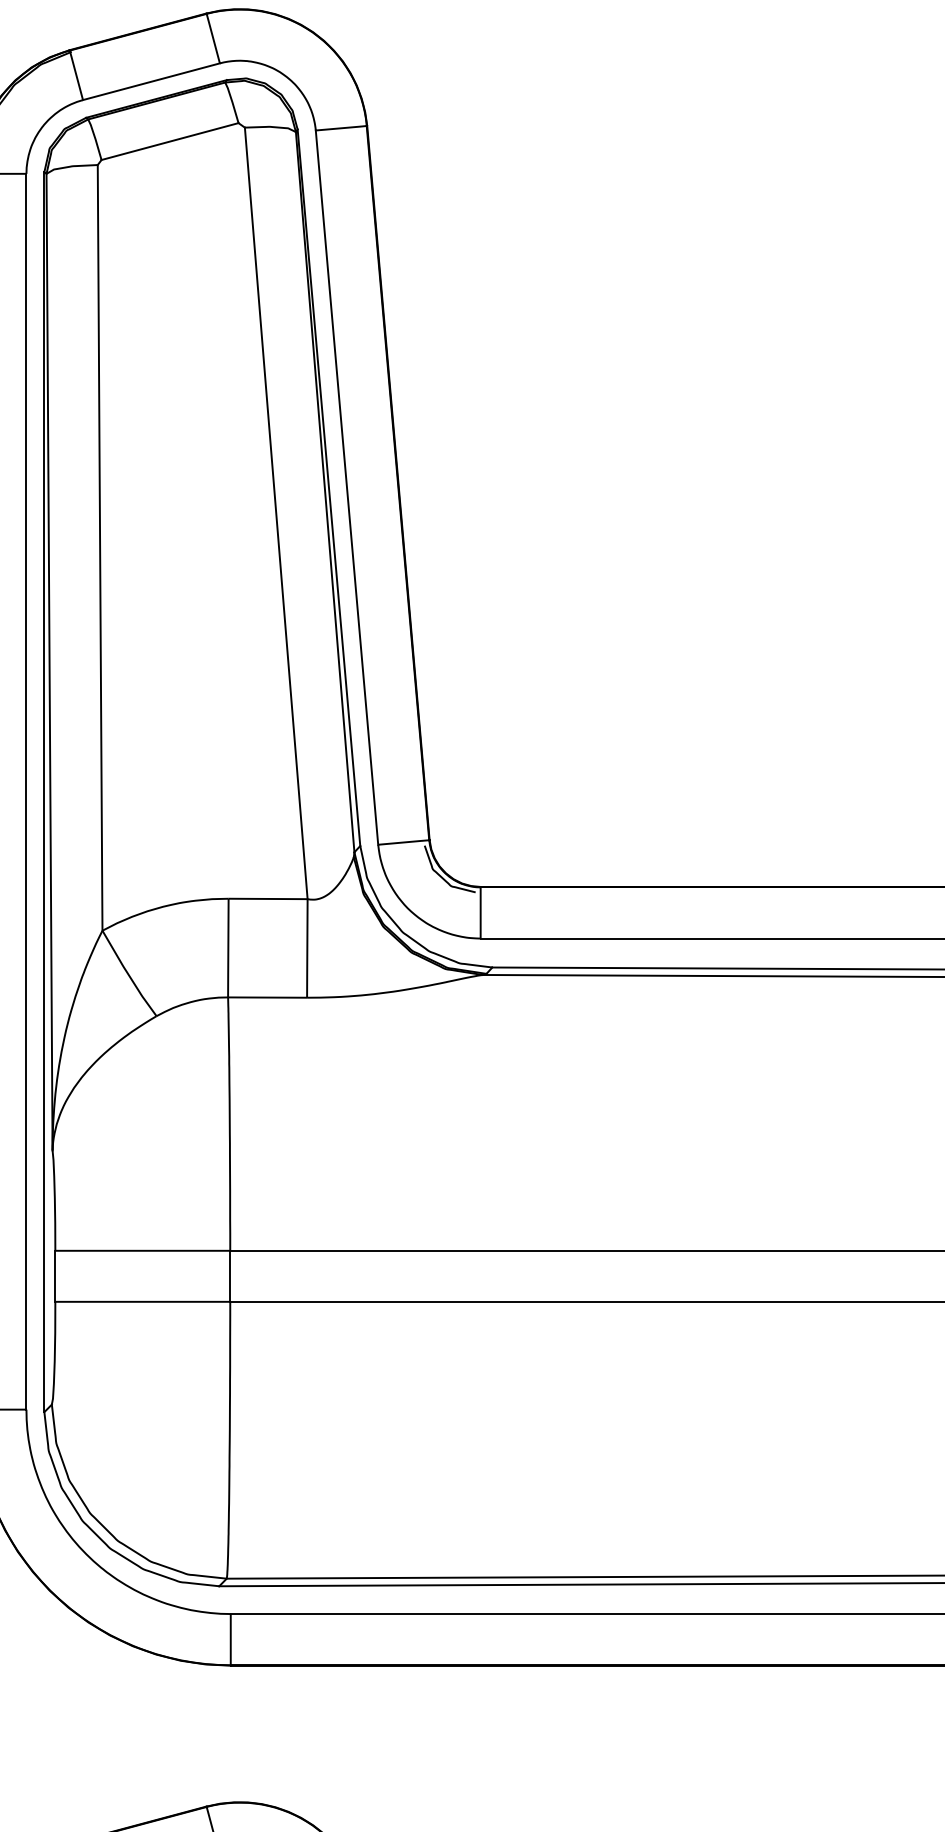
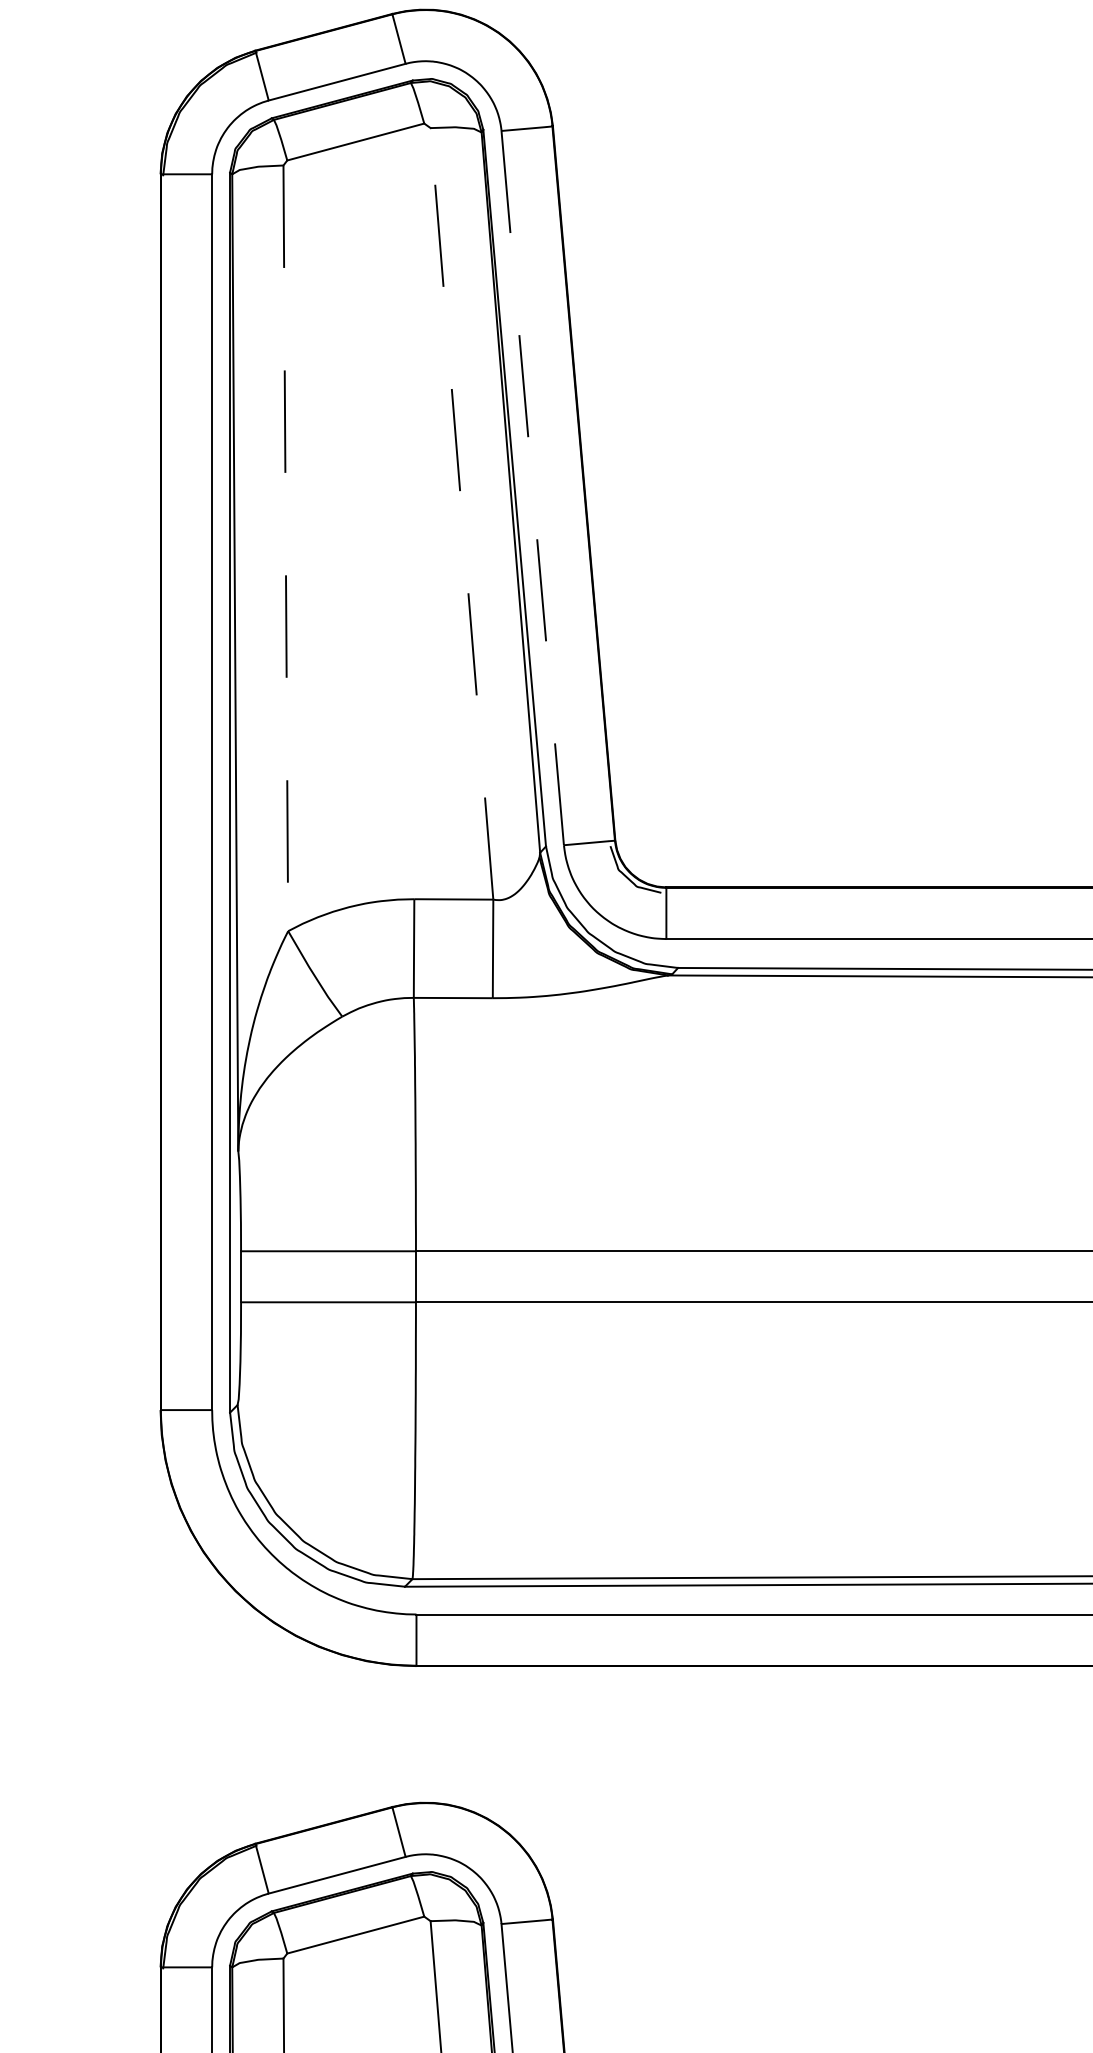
line: (346, 488) -> (532, 488), solid -> dashed
line: (275, 513) -> (461, 513), solid -> dashed
line: (99, 548) -> (285, 548), solid -> dashed

